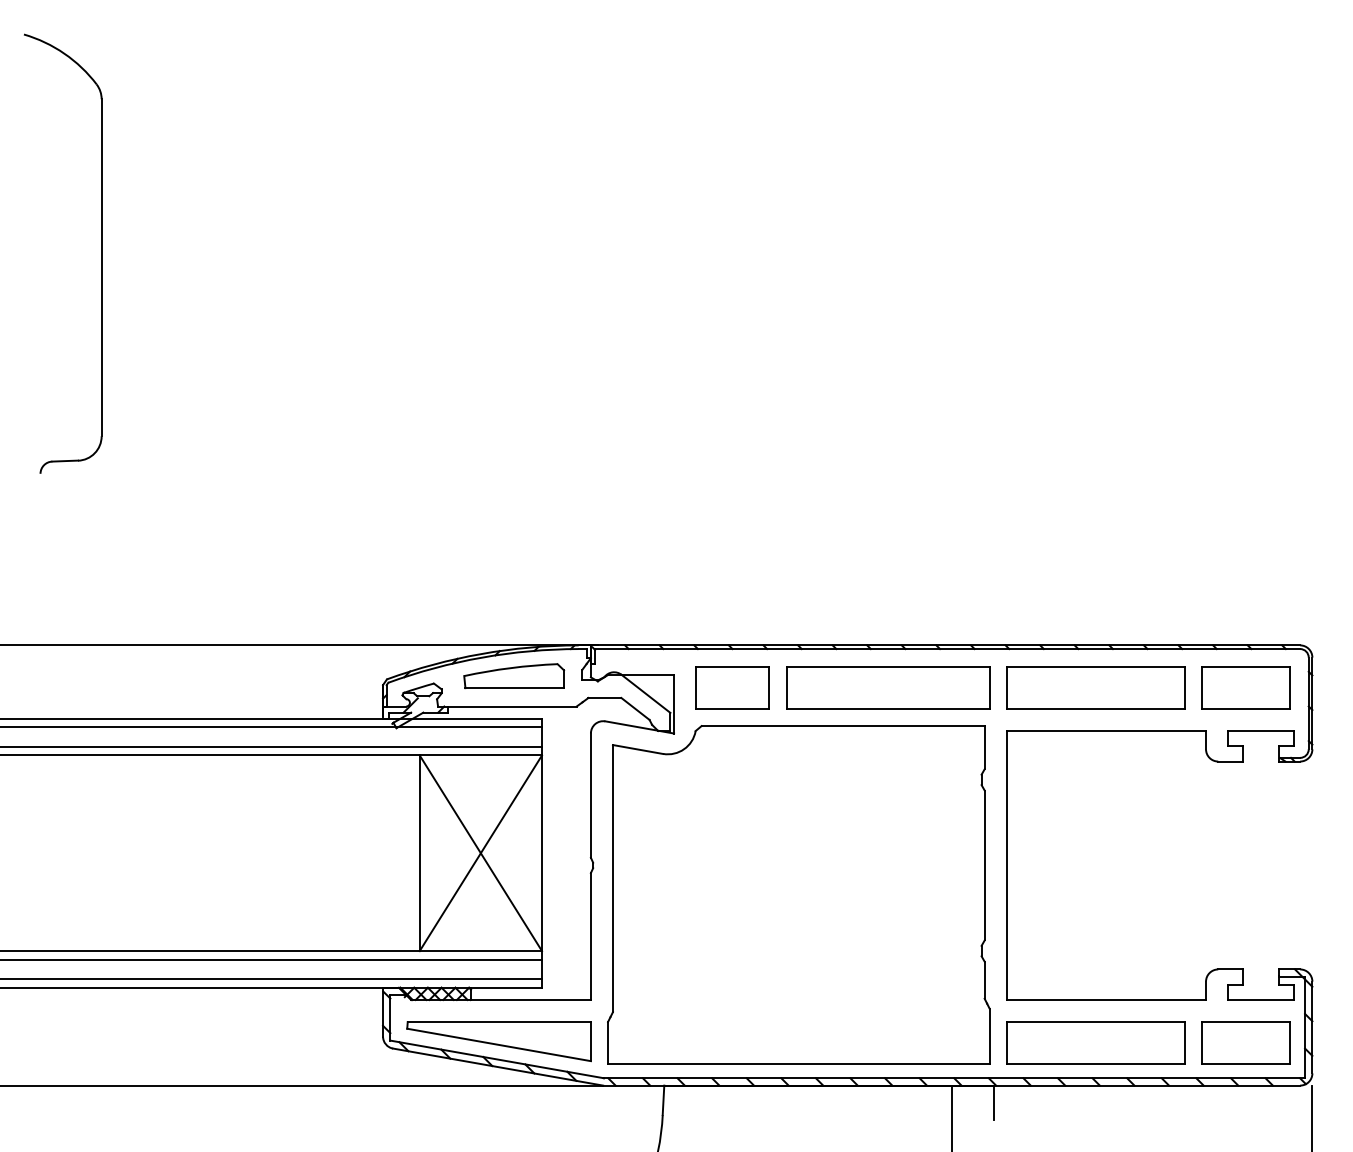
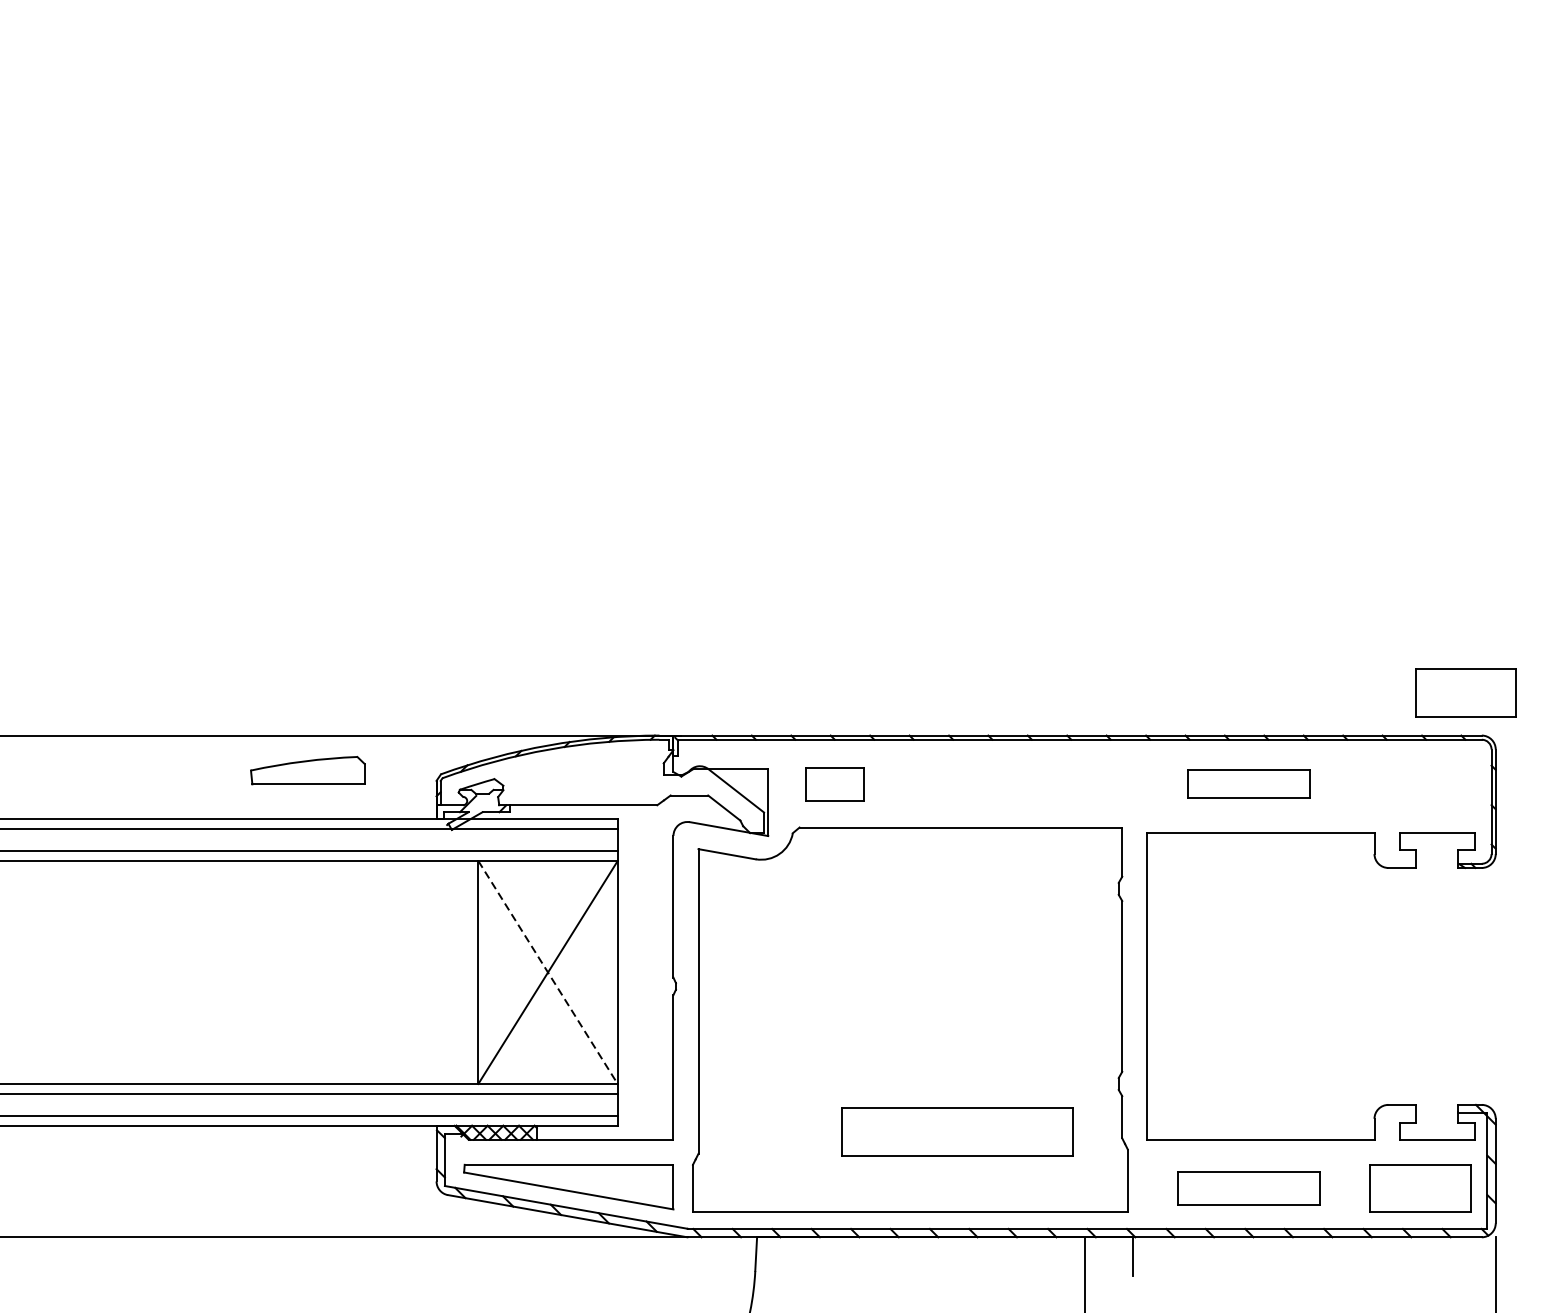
part: (101, 253) -> (115, 288), removed
part: (514, 676) -> (308, 771), moved
part: (732, 687) -> (834, 783), size x0.7
part: (888, 687) -> (957, 1131), moved
part: (1095, 687) -> (1248, 783), size x0.6
part: (1245, 687) -> (1465, 692), moved
line: (481, 853) -> (548, 972), solid -> dashed
part: (1095, 1042) -> (1248, 1188), size x0.7

